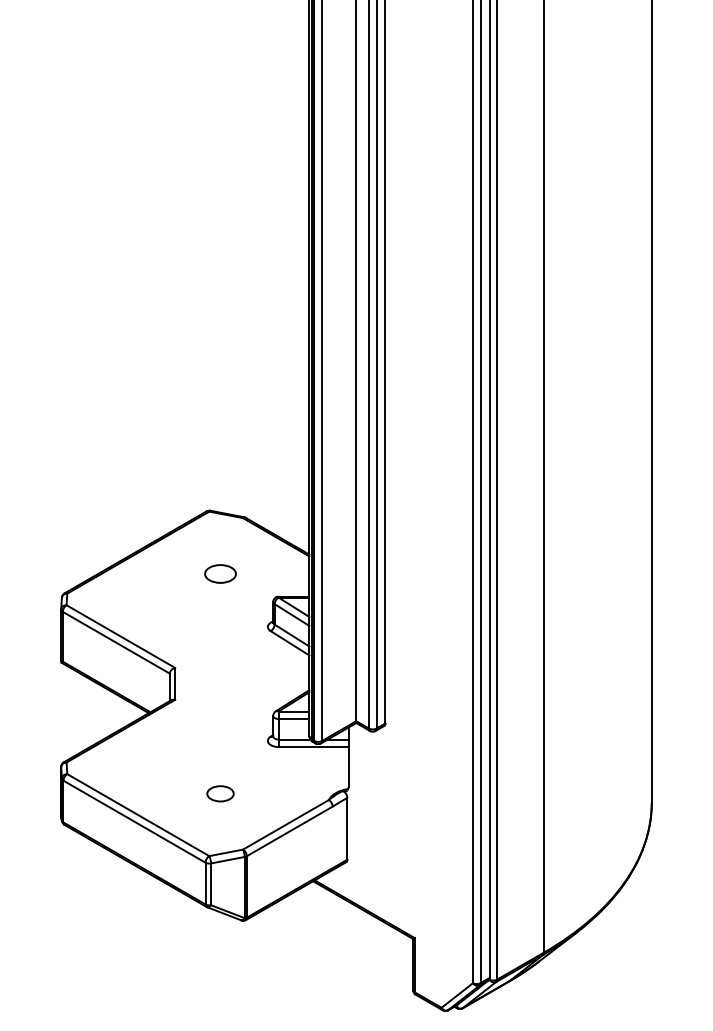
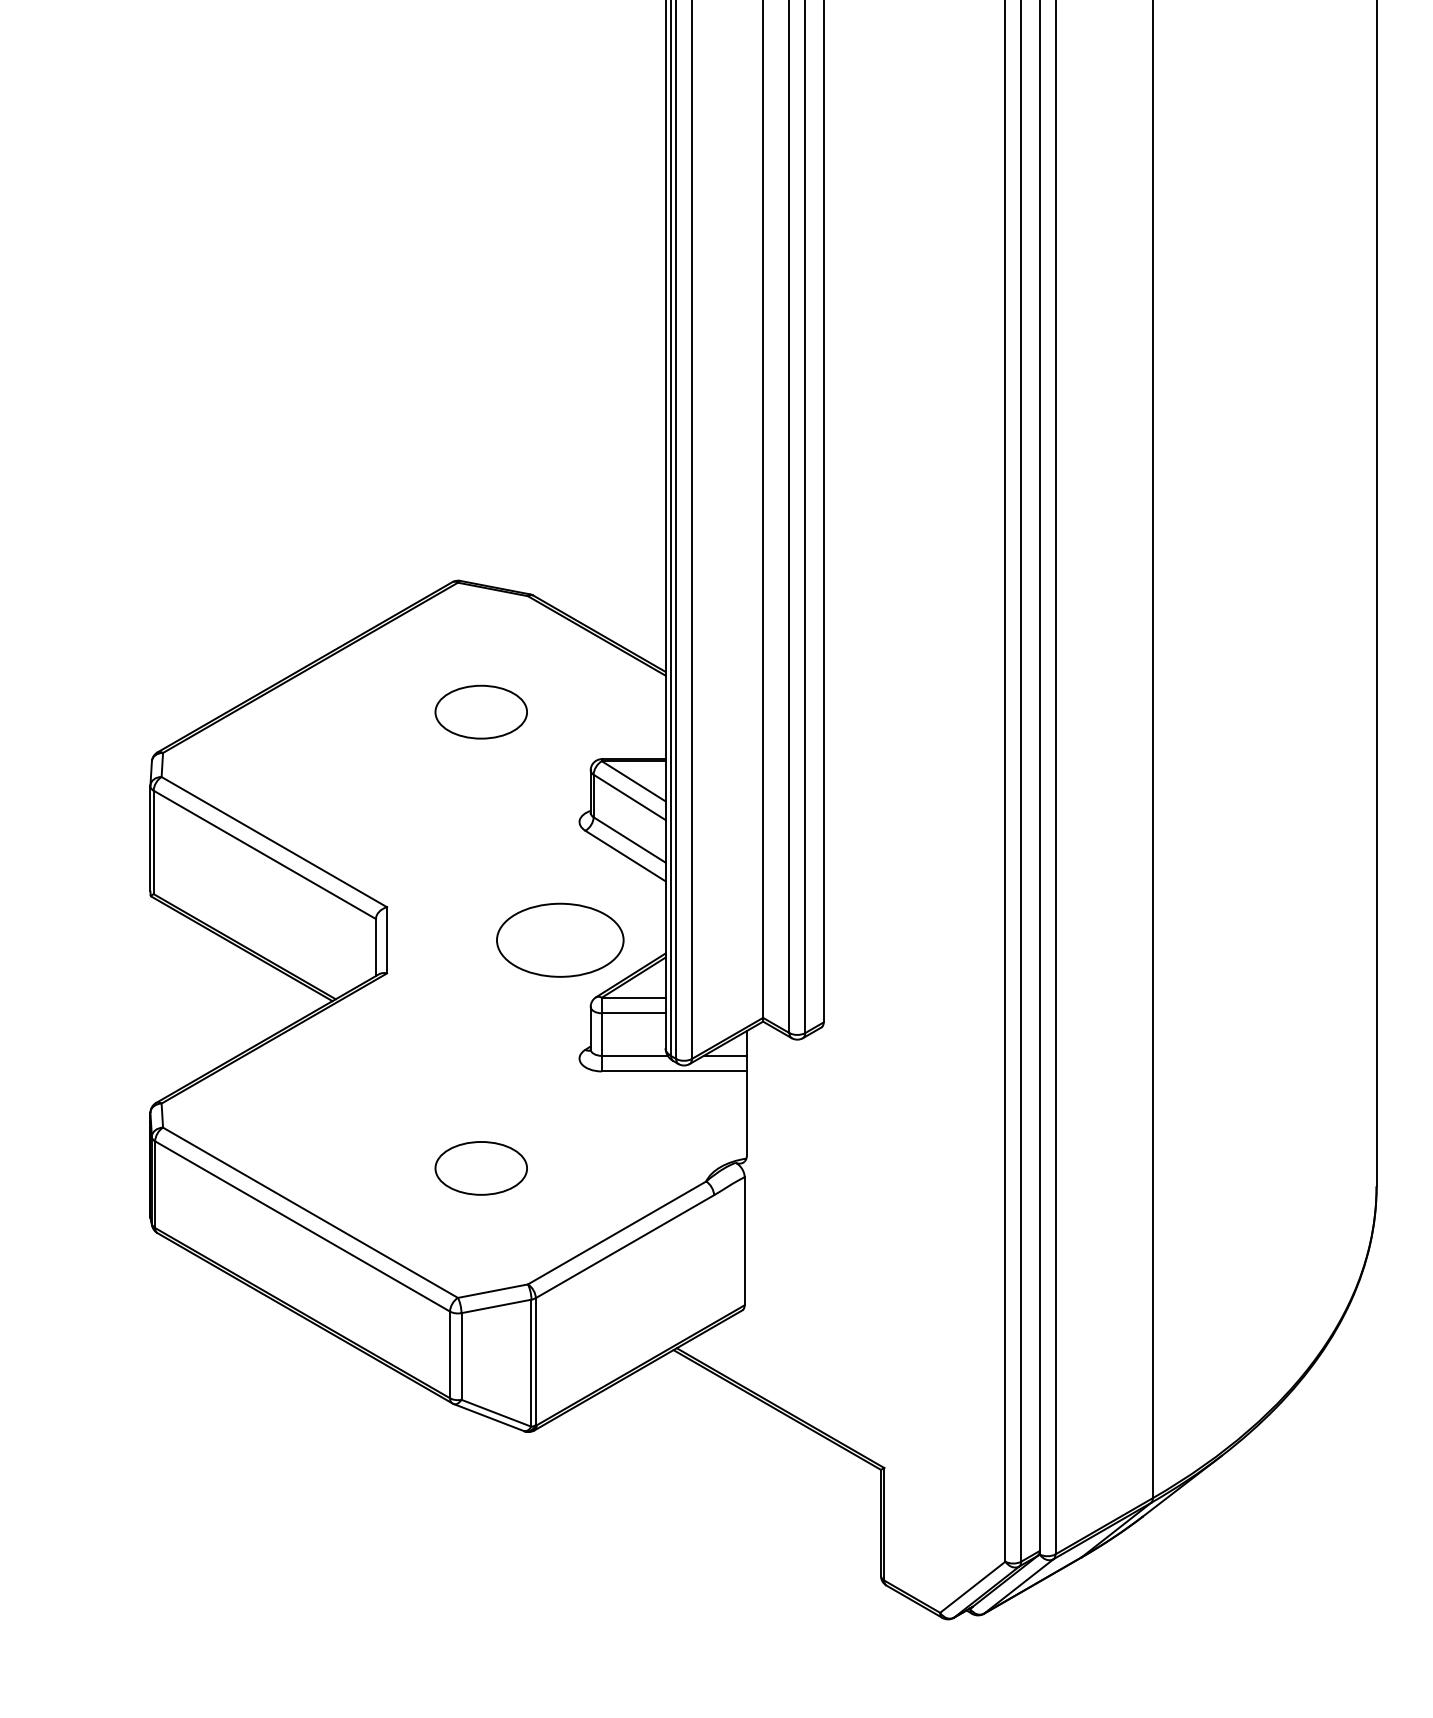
part: (220, 573) -> (481, 711), size x1.43
part: (258, 683) -> (560, 939), added
part: (220, 793) -> (481, 1167), size x1.67

